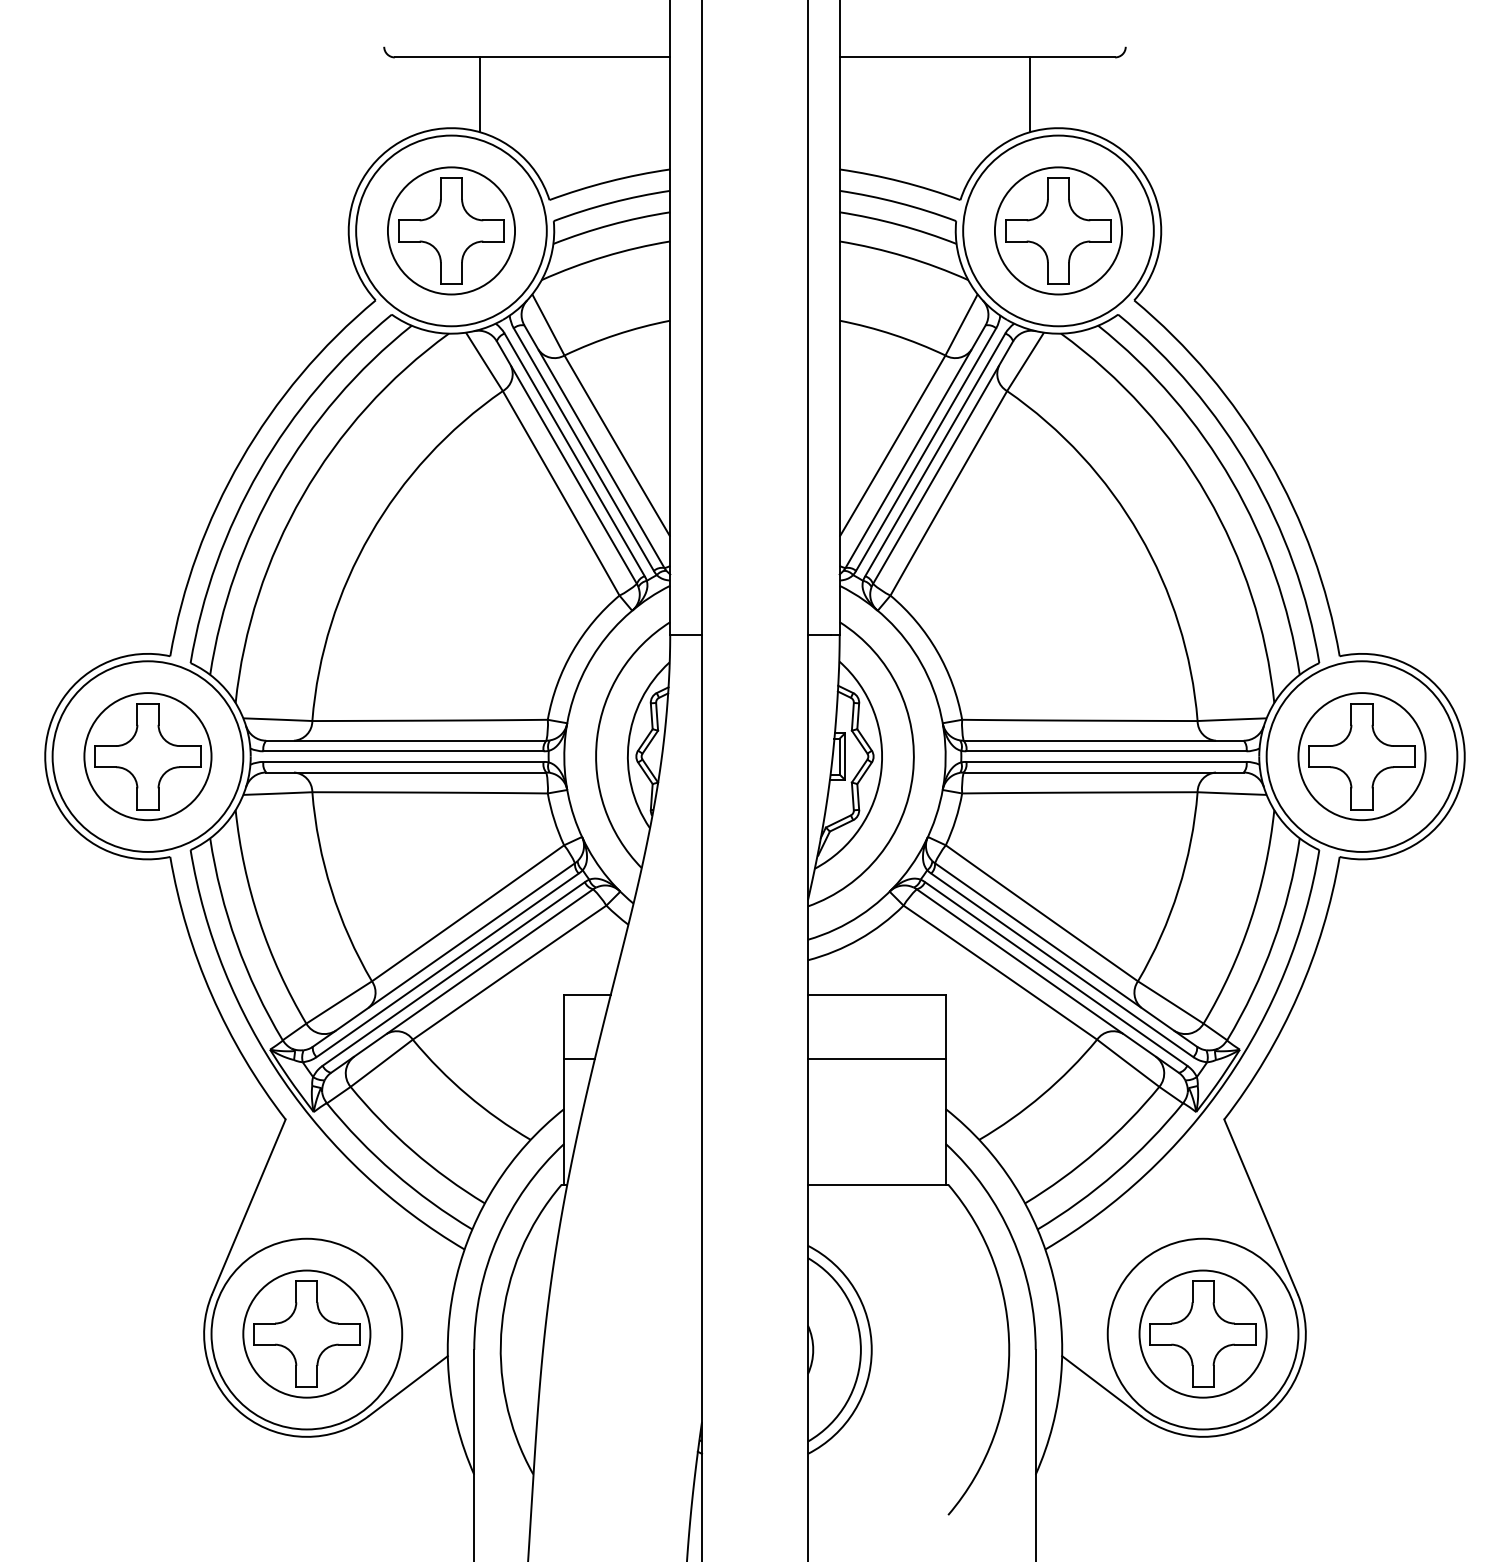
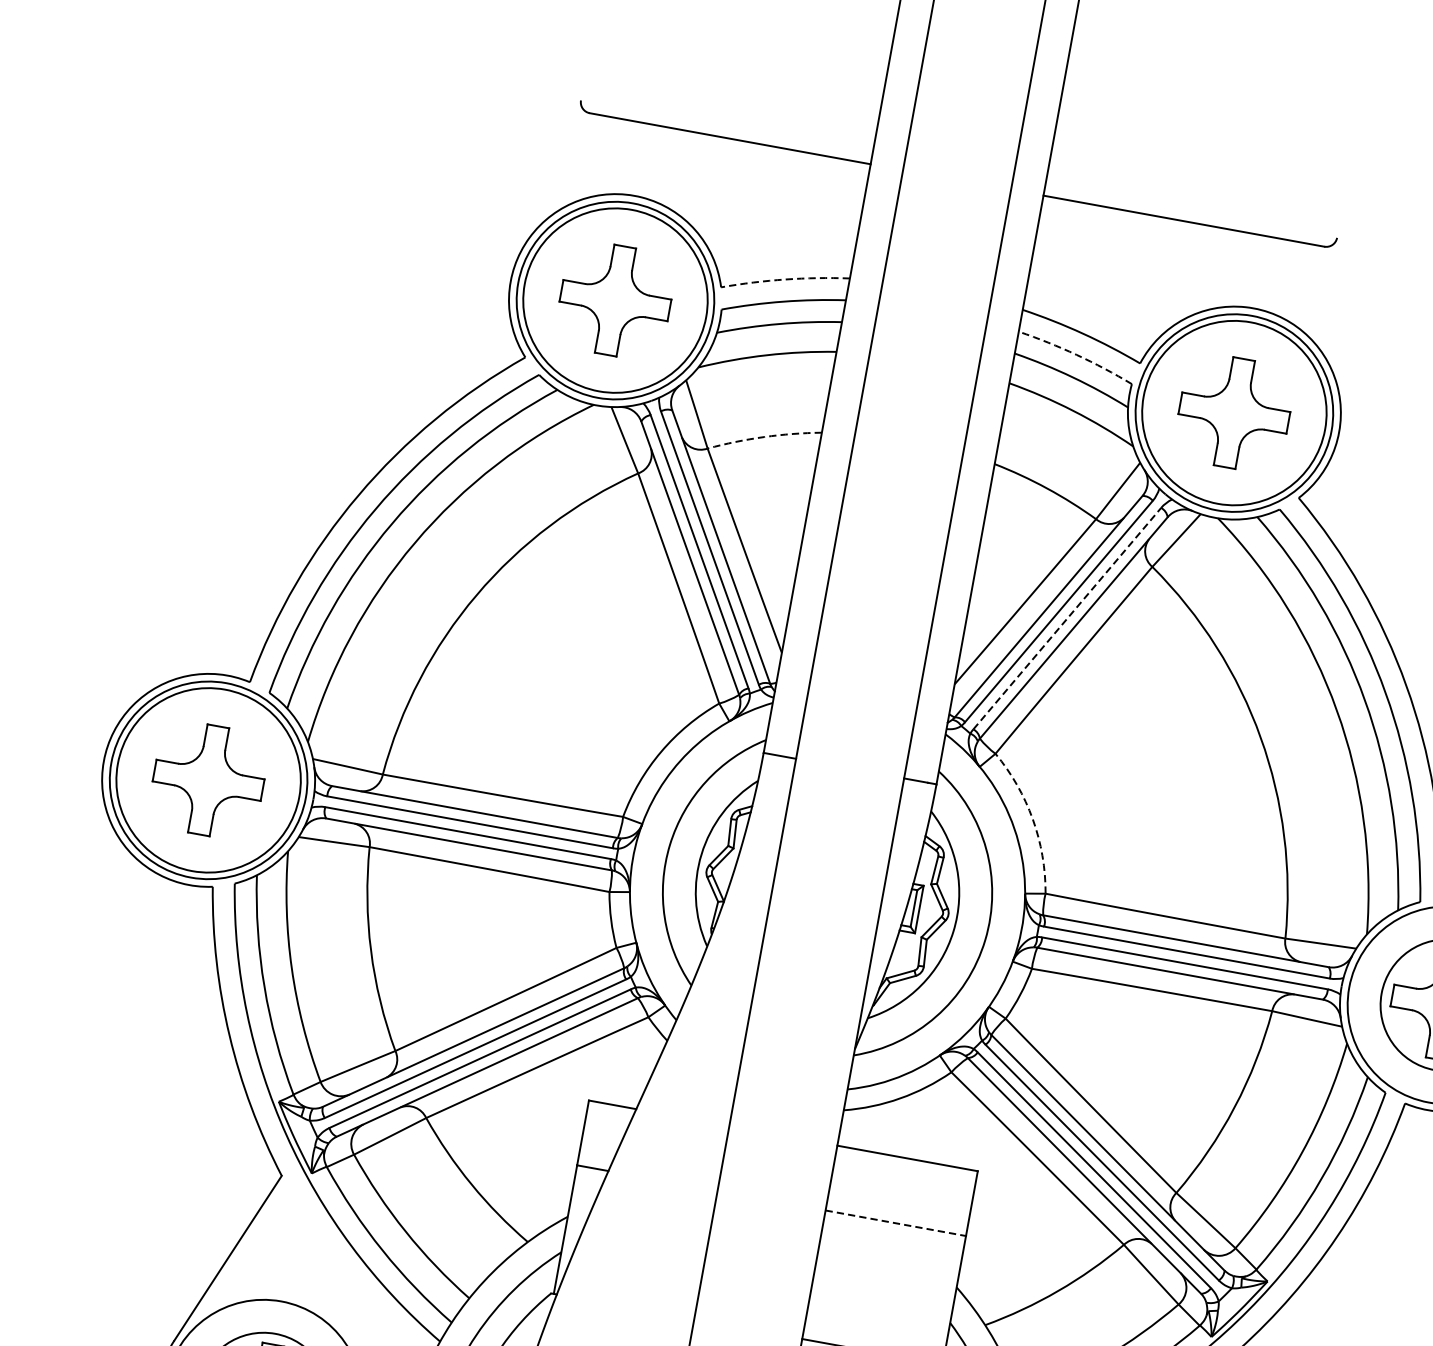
line: (479, 94) -> (669, 166), removed
line: (1030, 94) -> (1231, 268), removed
arc: (609, 181) -> (785, 279), solid -> dashed
arc: (898, 202) -> (1076, 354), solid -> dashed
circle: (451, 230) -> (615, 300), size x1.4
circle: (1058, 230) -> (1234, 412), size x1.4
arc: (616, 334) -> (764, 436), solid -> dashed
line: (935, 454) -> (1067, 618), solid -> dashed
arc: (937, 651) -> (1033, 819), solid -> dashed
circle: (147, 756) -> (208, 780), size x1.4
line: (876, 1058) -> (895, 1223), solid -> dashed

